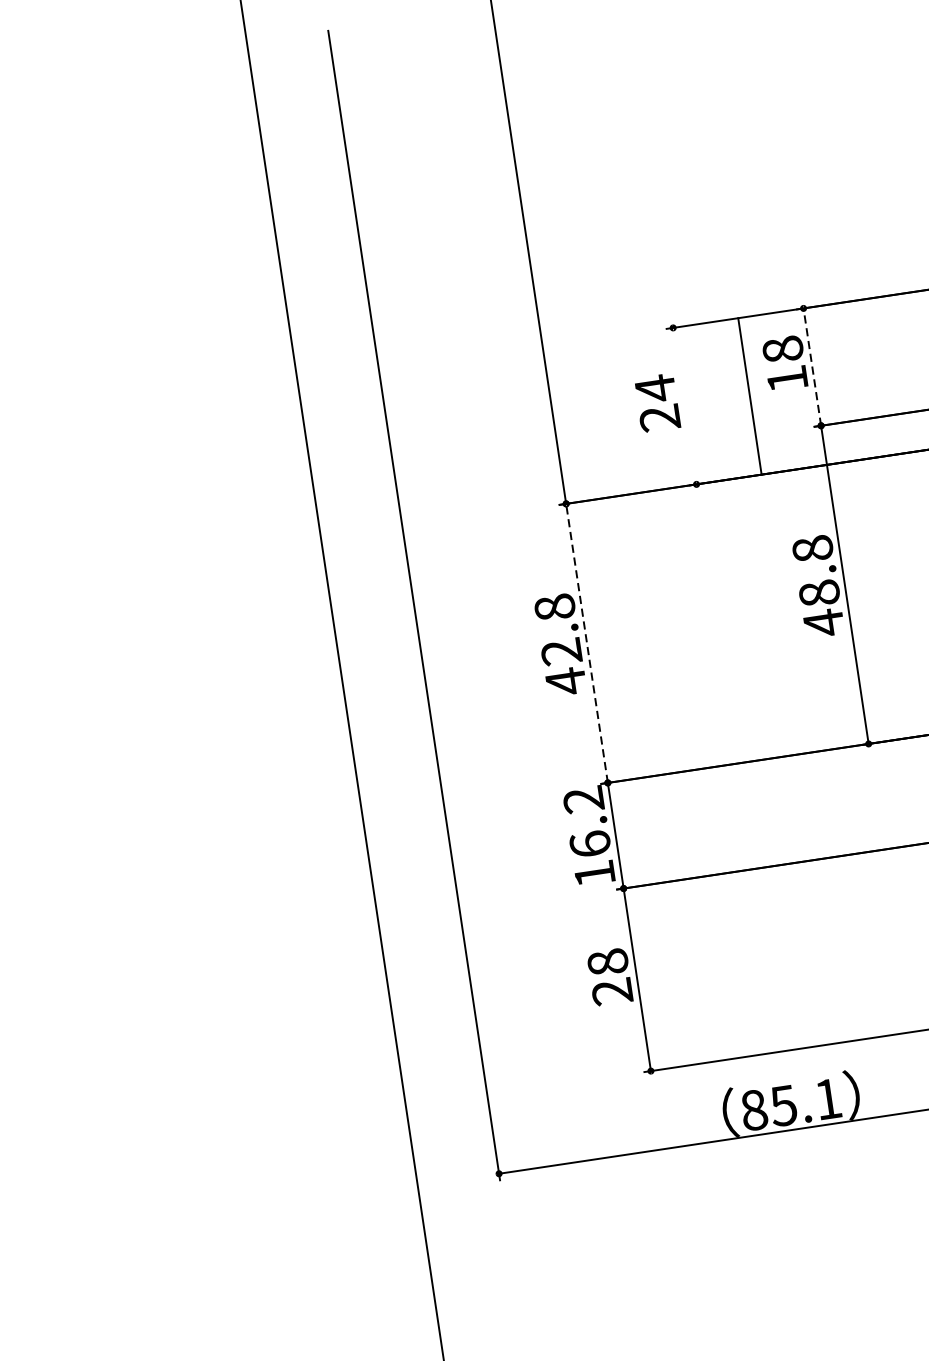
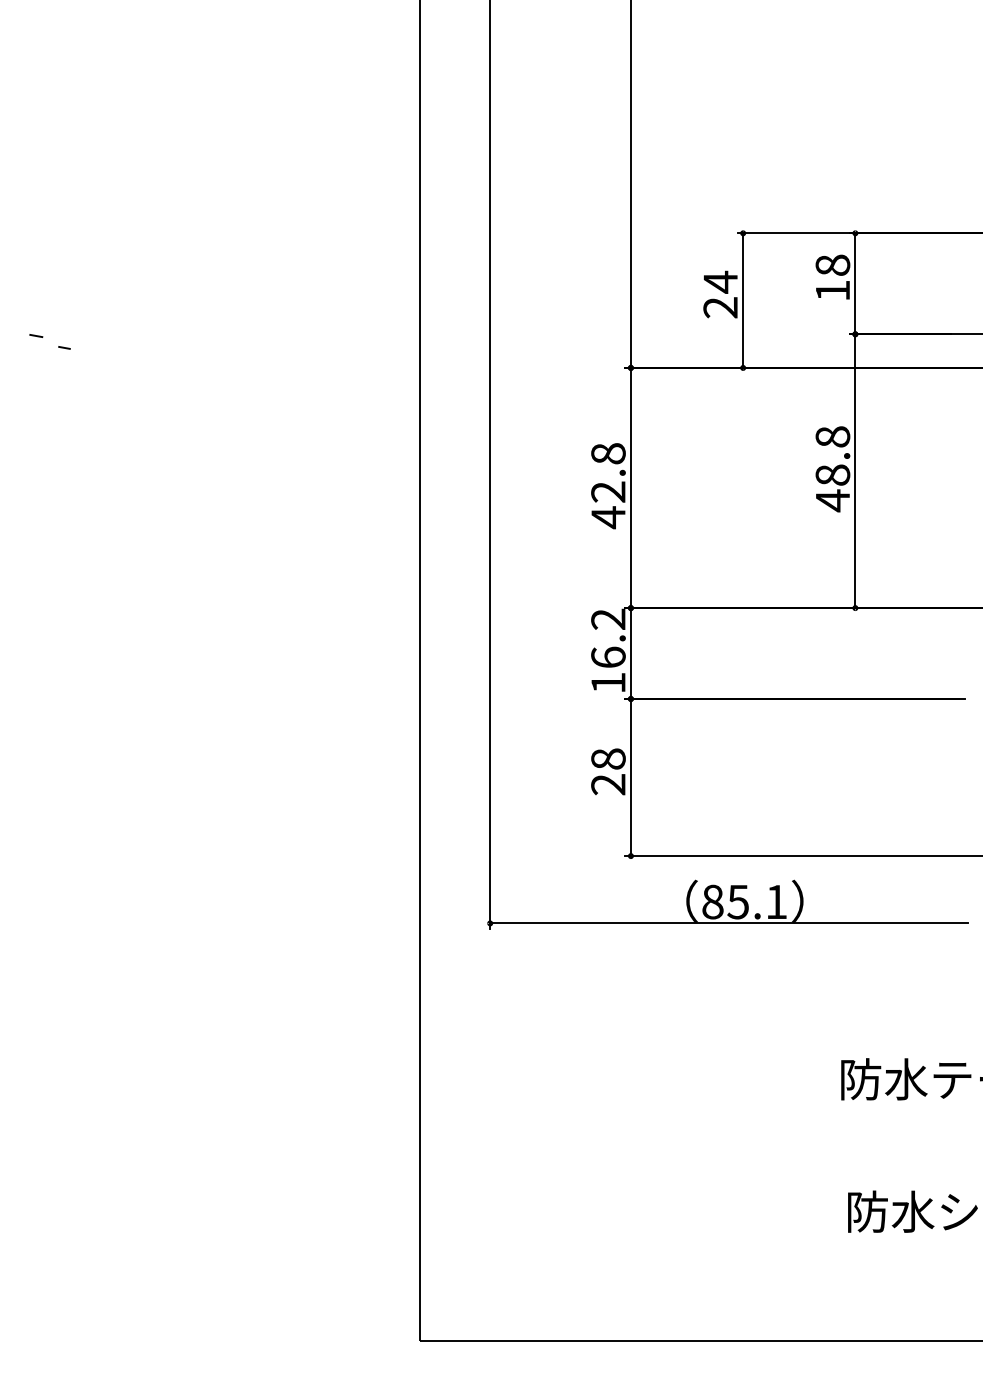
line: (812, 366) -> (855, 283), dashed -> solid
line: (750, 396) -> (743, 300), moved
line: (586, 642) -> (630, 487), dashed -> solid

